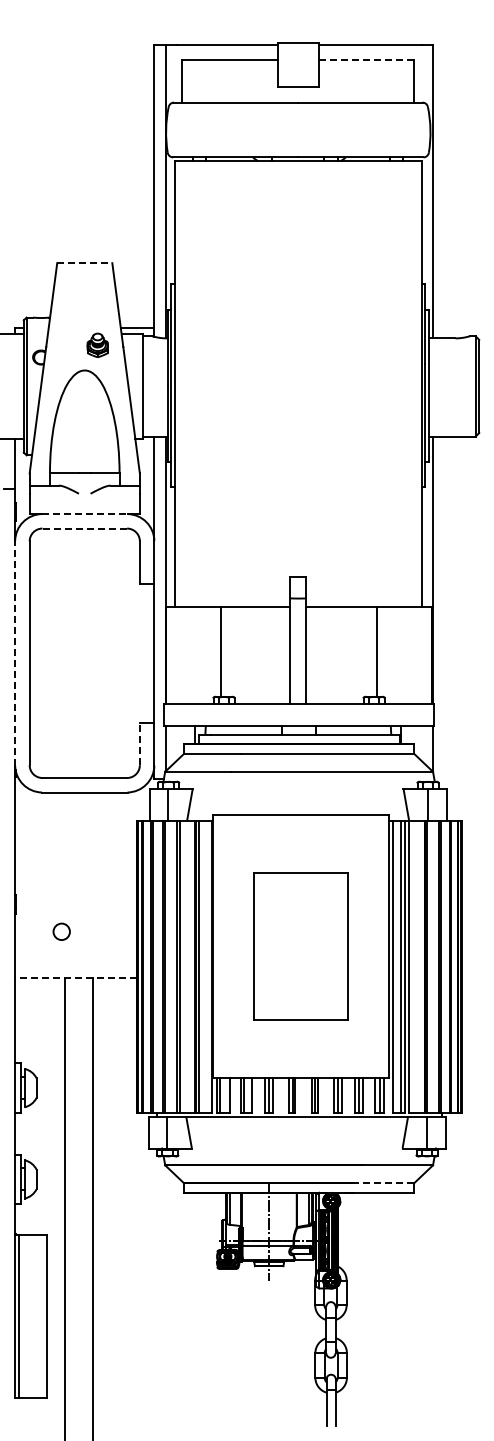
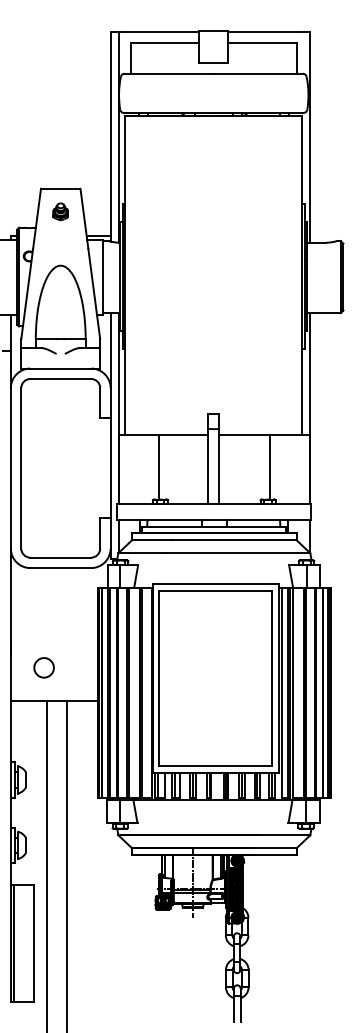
line: (366, 59) -> (262, 42), dashed -> solid
line: (84, 263) -> (60, 189), dashed -> solid
part: (97, 344) -> (60, 211), moved
line: (84, 514) -> (60, 368), dashed -> solid
line: (84, 528) -> (60, 378), dashed -> solid
line: (15, 652) -> (11, 467), dashed -> solid
line: (139, 743) -> (99, 532), dashed -> solid
circle: (61, 931) -> (44, 667), size x1.67
part: (300, 946) -> (215, 678), size x1.67
line: (75, 978) -> (54, 701), dashed -> solid
line: (384, 1183) -> (275, 848), dashed -> solid

